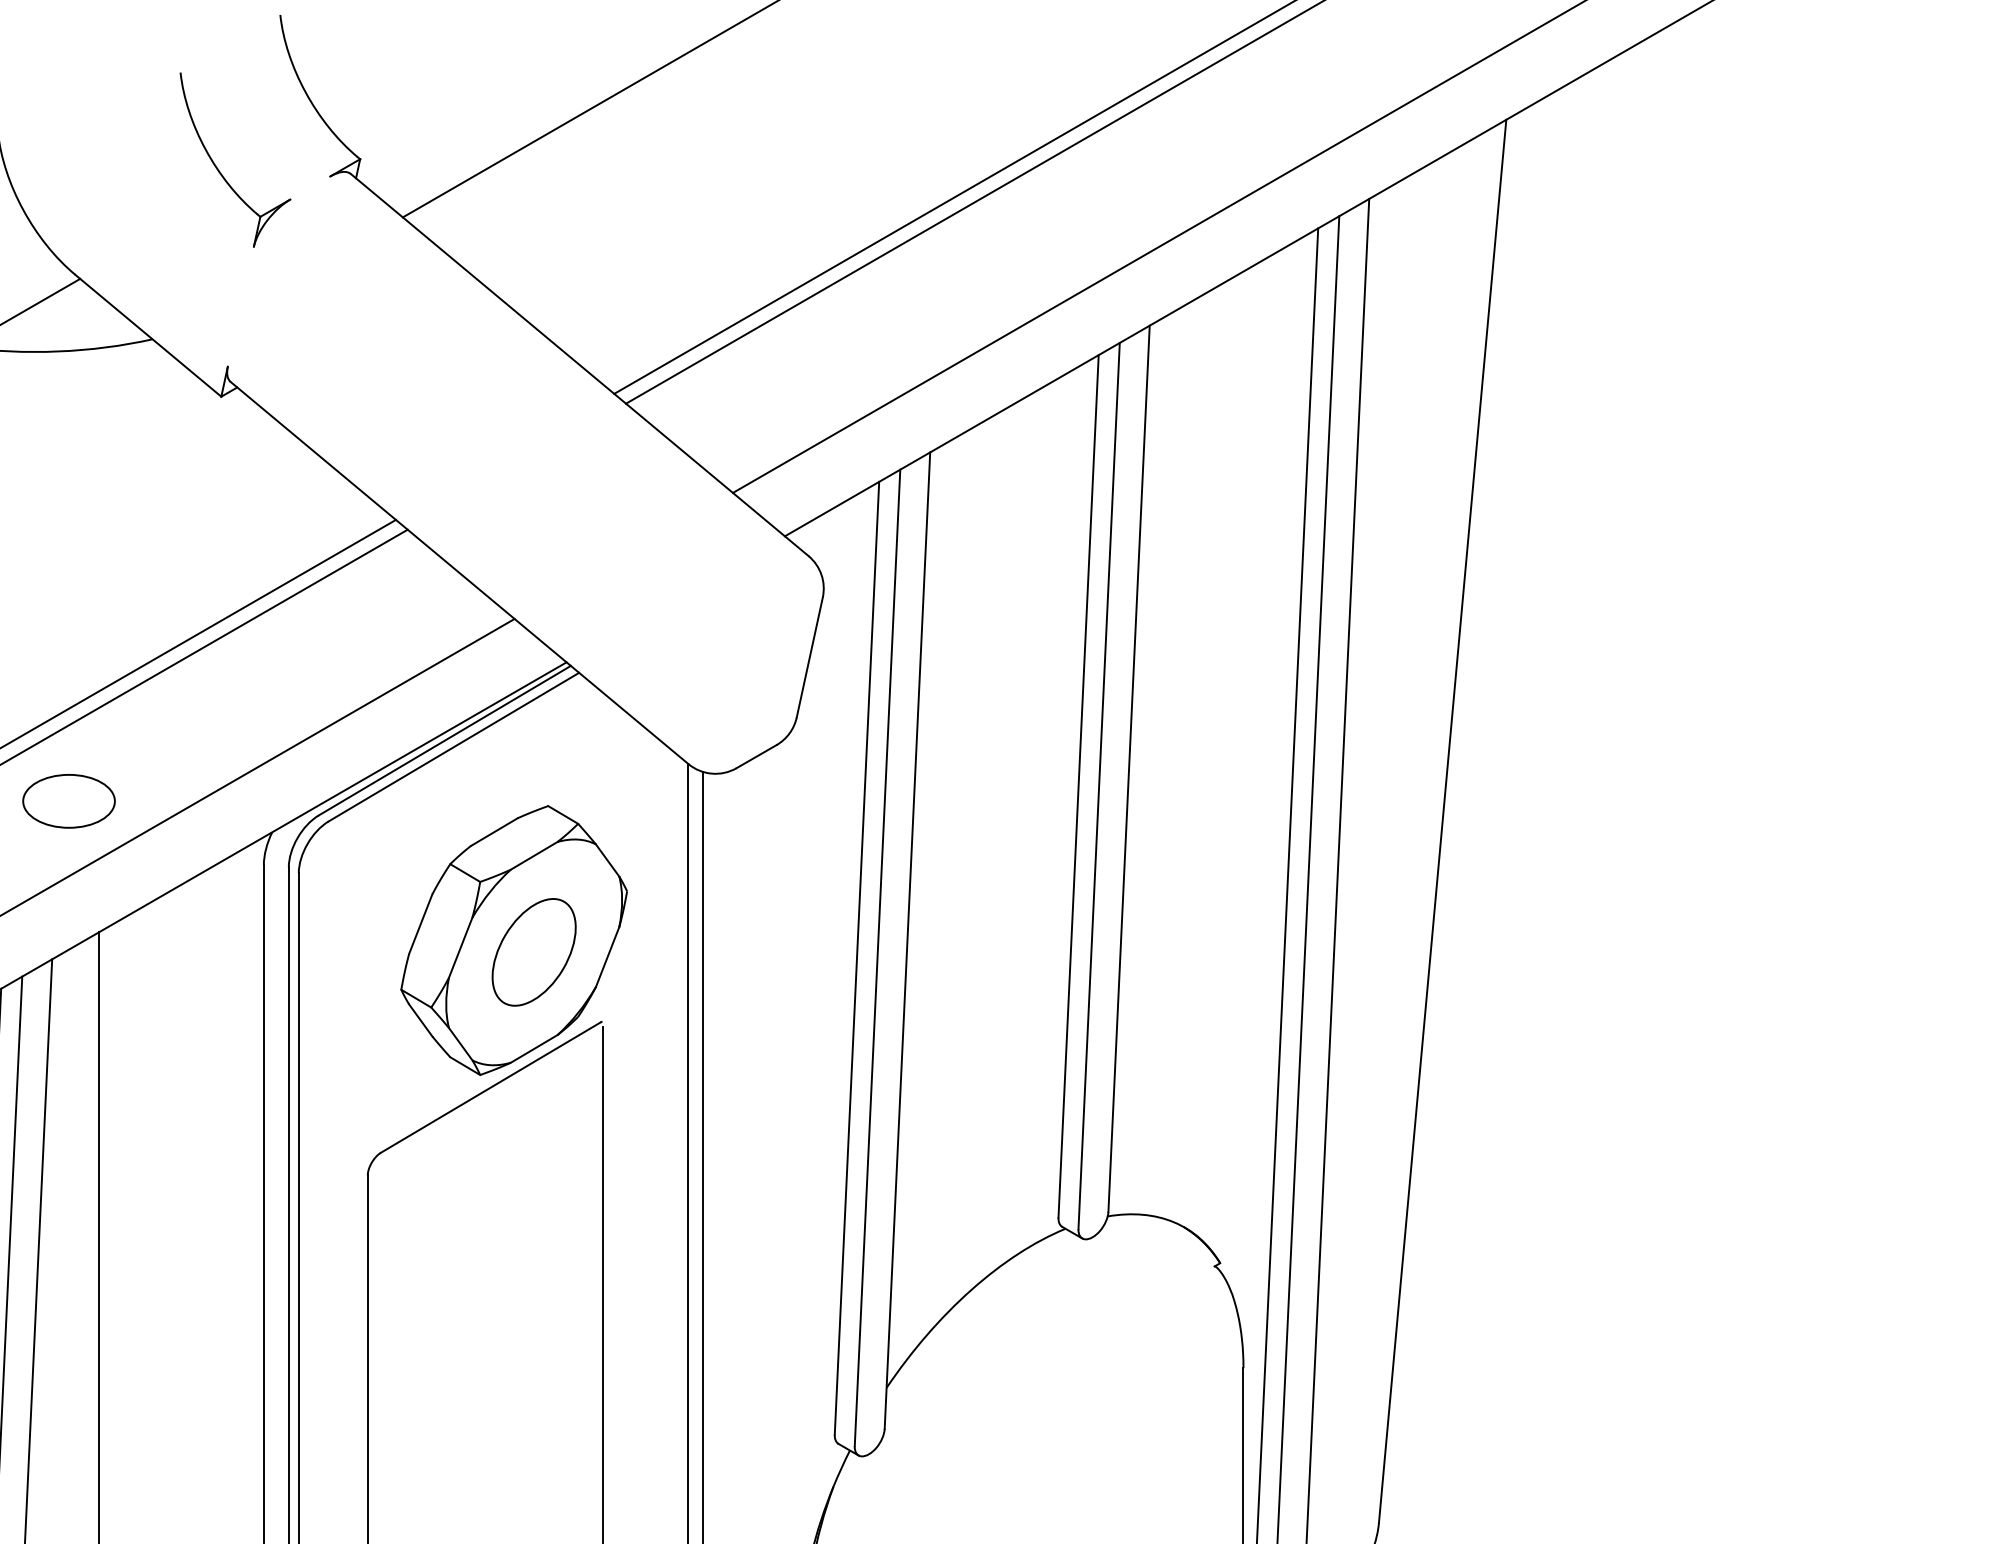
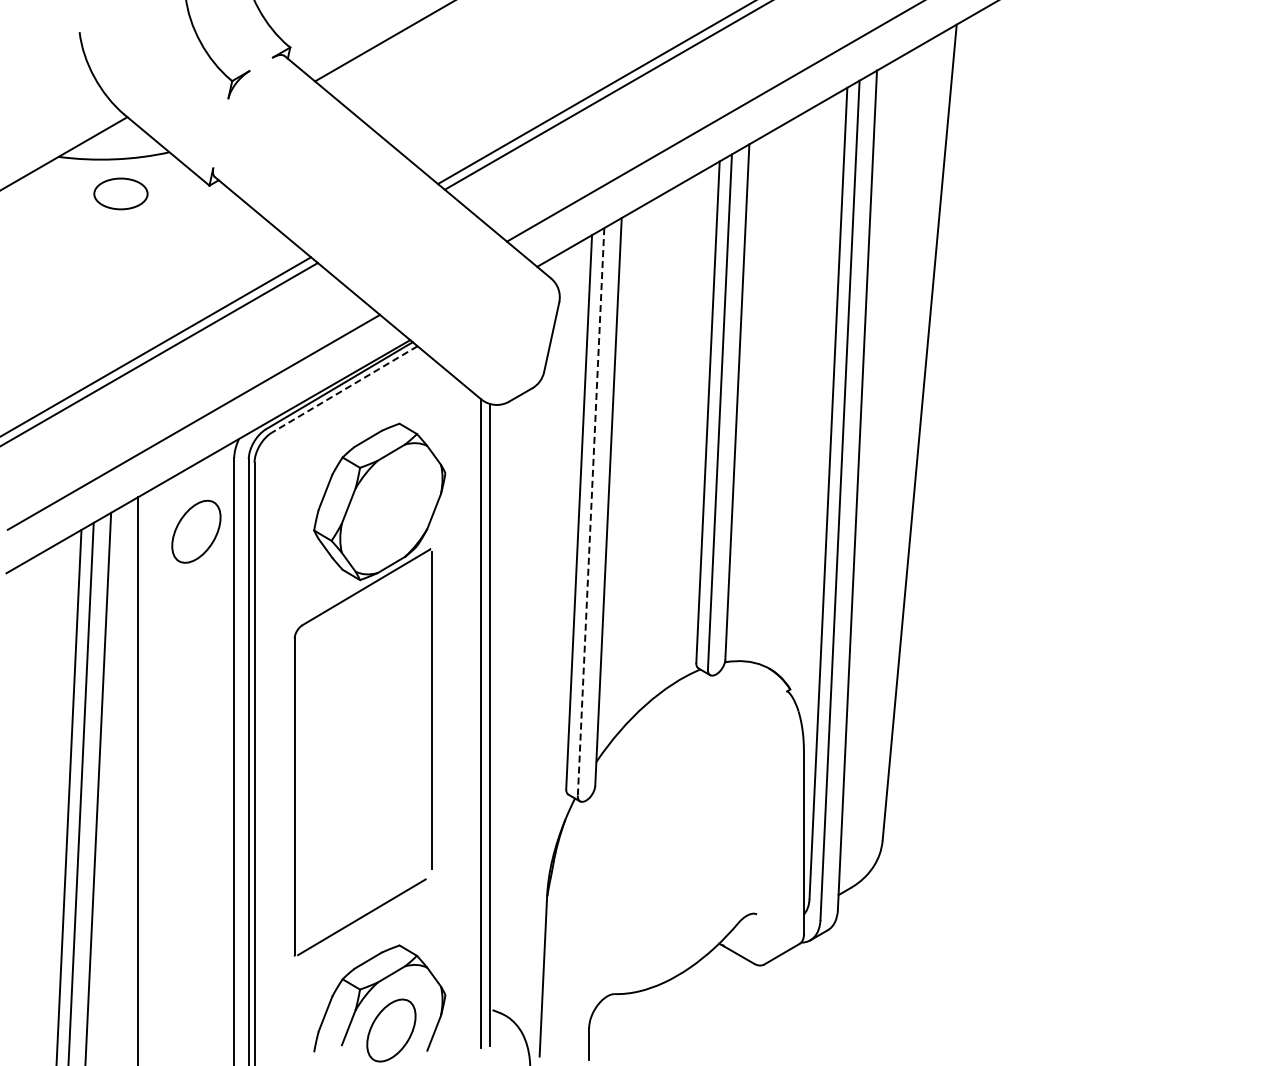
line: (453, 747) -> (344, 389), solid -> dashed
part: (68, 800) -> (120, 193), moved
part: (534, 951) -> (196, 531), moved
line: (878, 958) -> (591, 512), solid -> dashed

